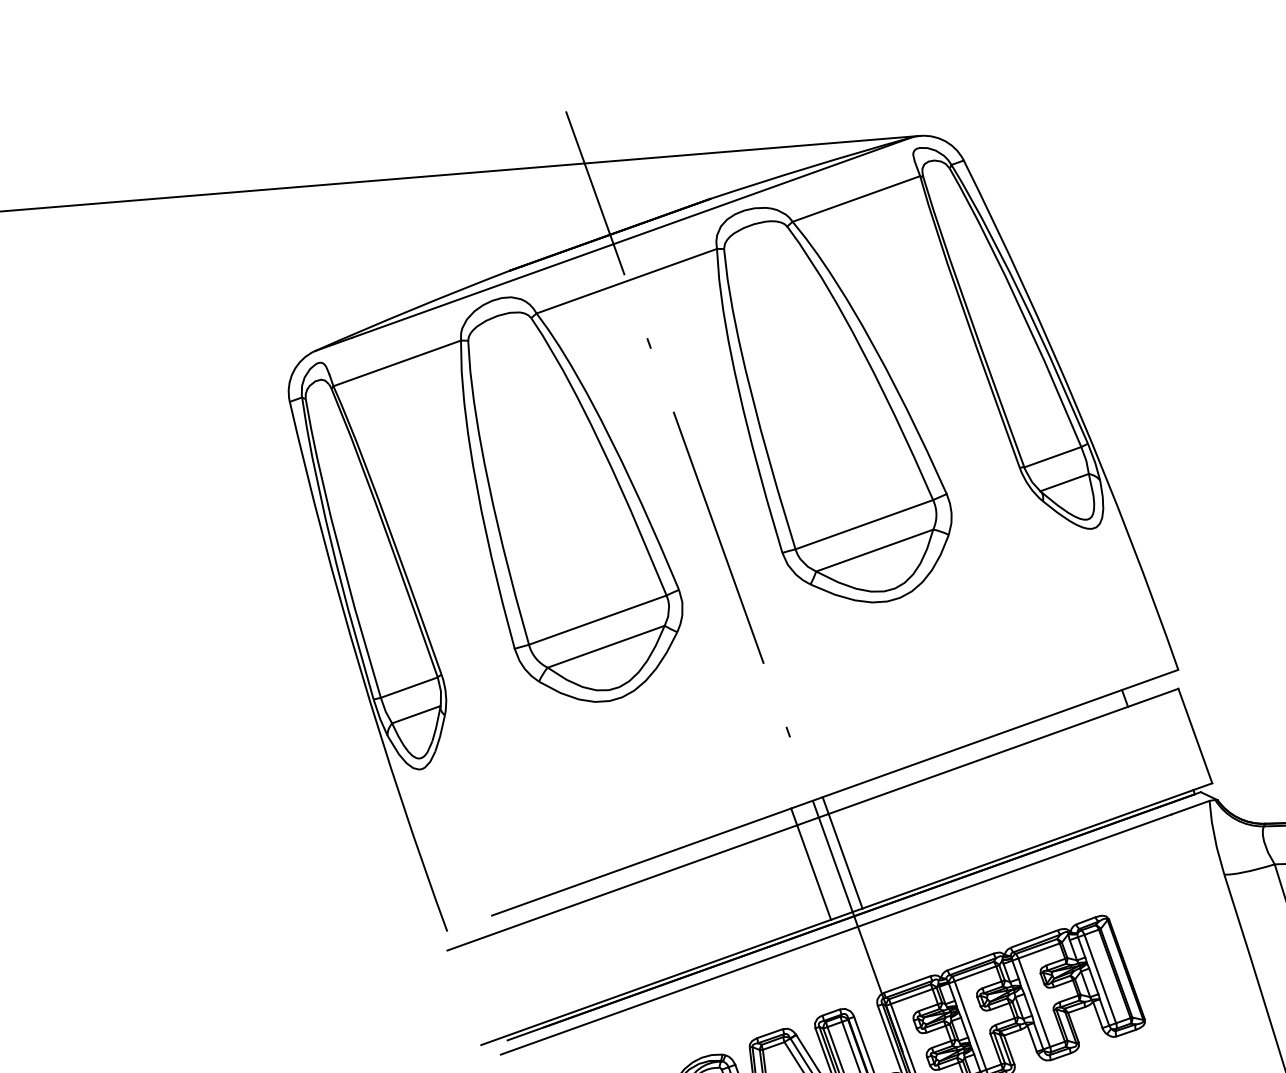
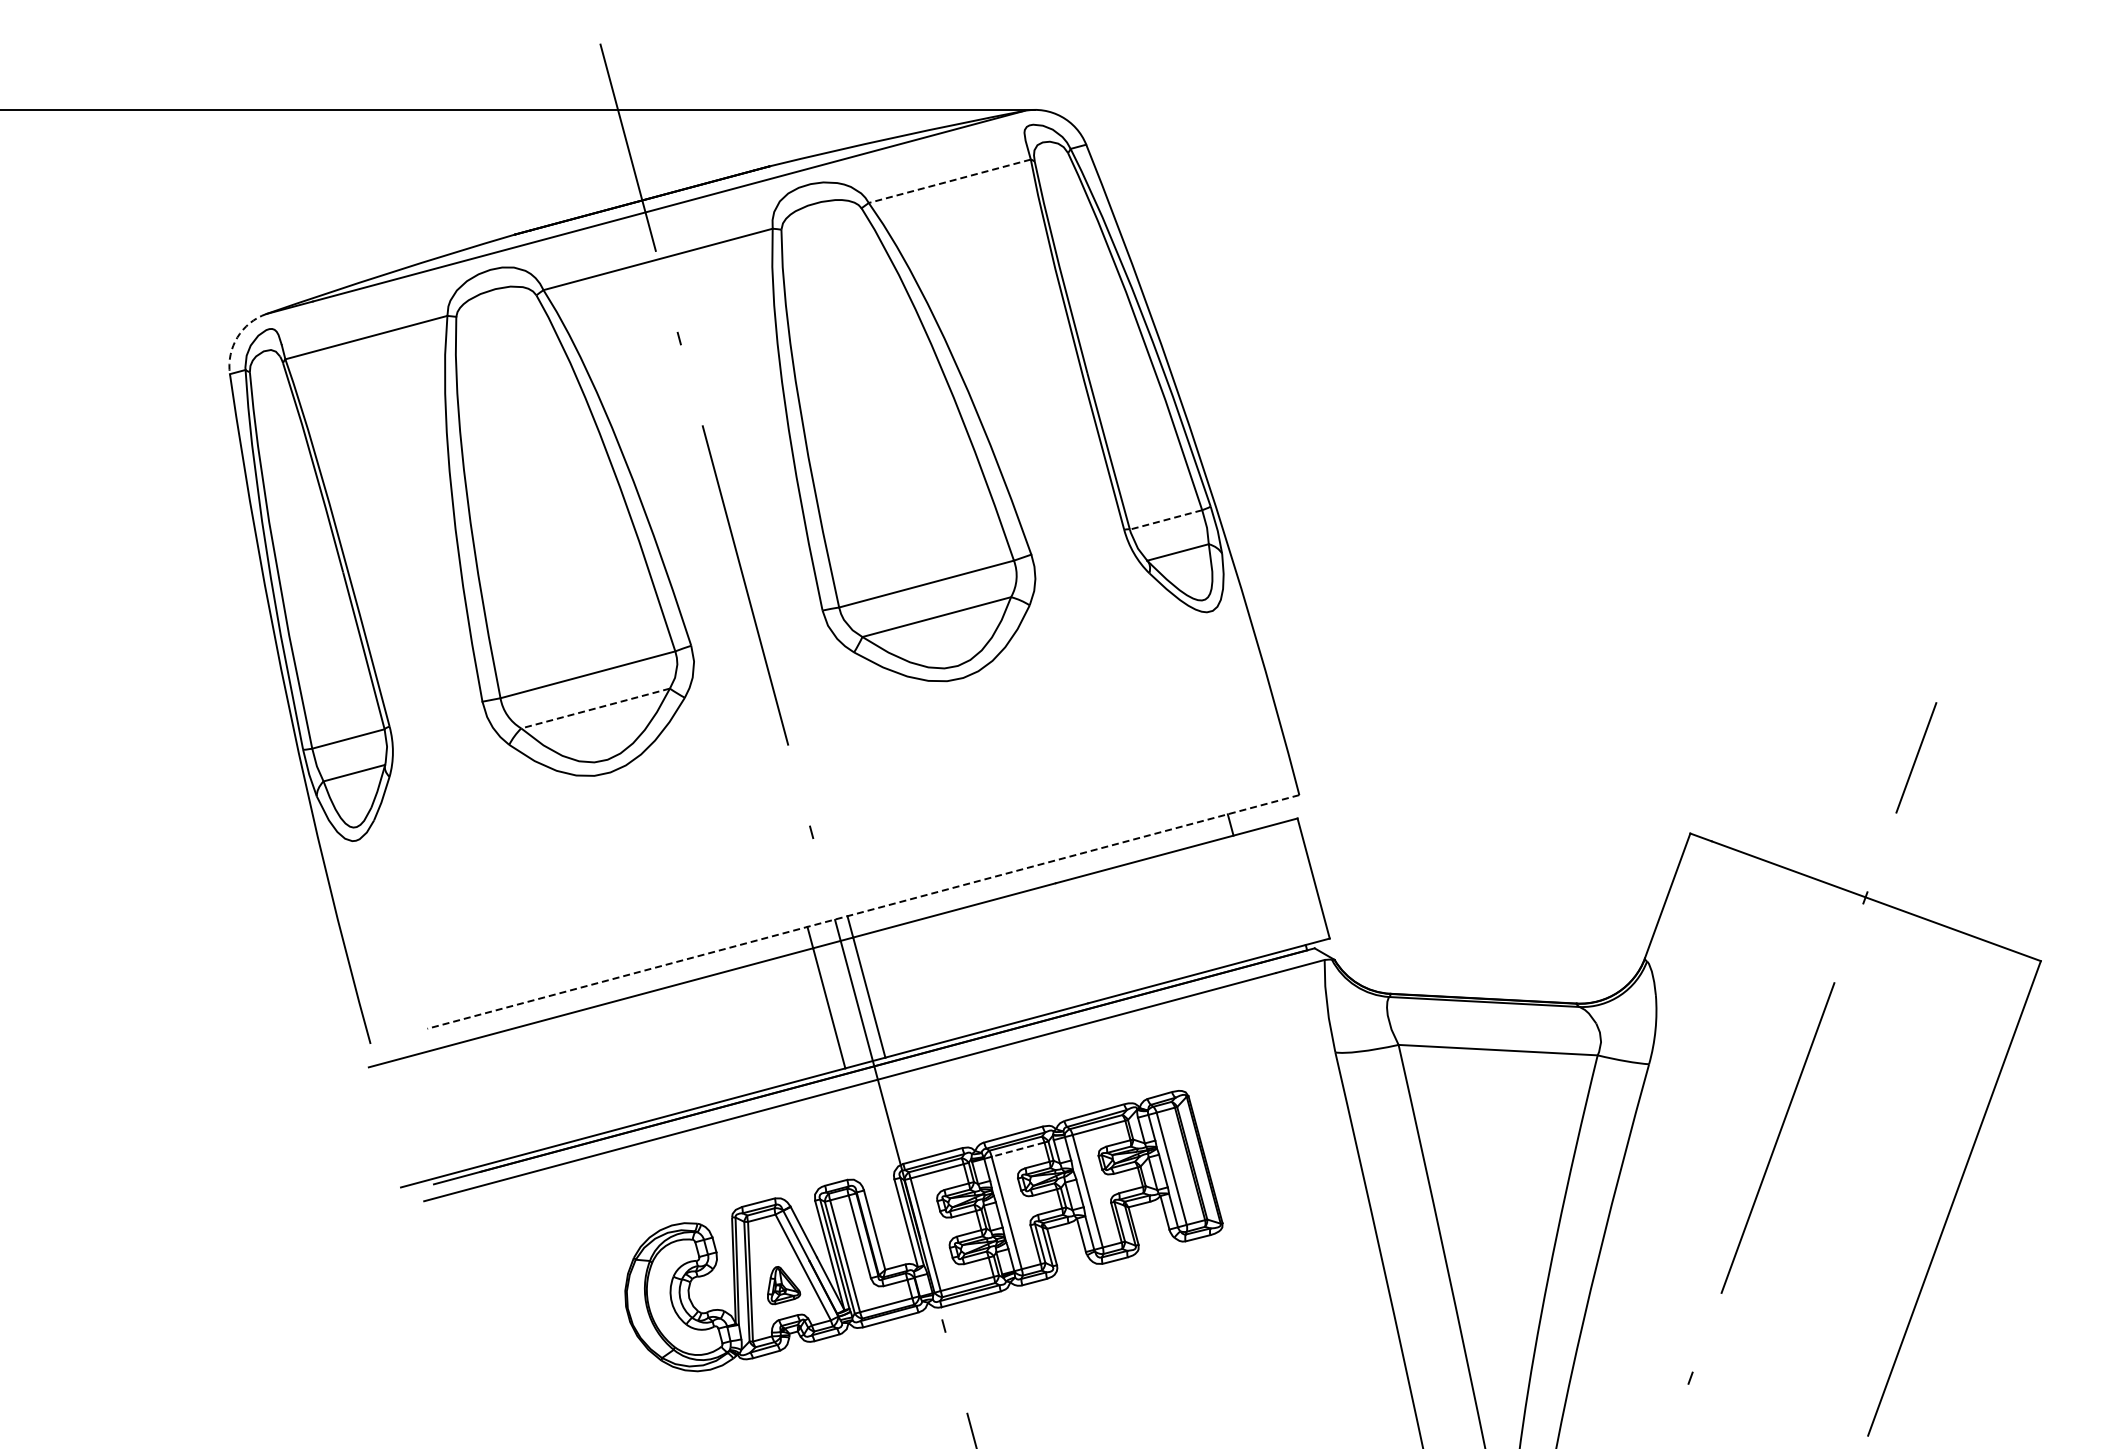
line: (856, 199) -> (949, 181), solid -> dashed
arc: (293, 371) -> (237, 337), solid -> dashed
line: (1052, 457) -> (1165, 520), solid -> dashed
line: (606, 646) -> (595, 708), solid -> dashed
line: (834, 793) -> (862, 912), solid -> dashed
line: (974, 973) -> (1017, 1149), solid -> dashed

